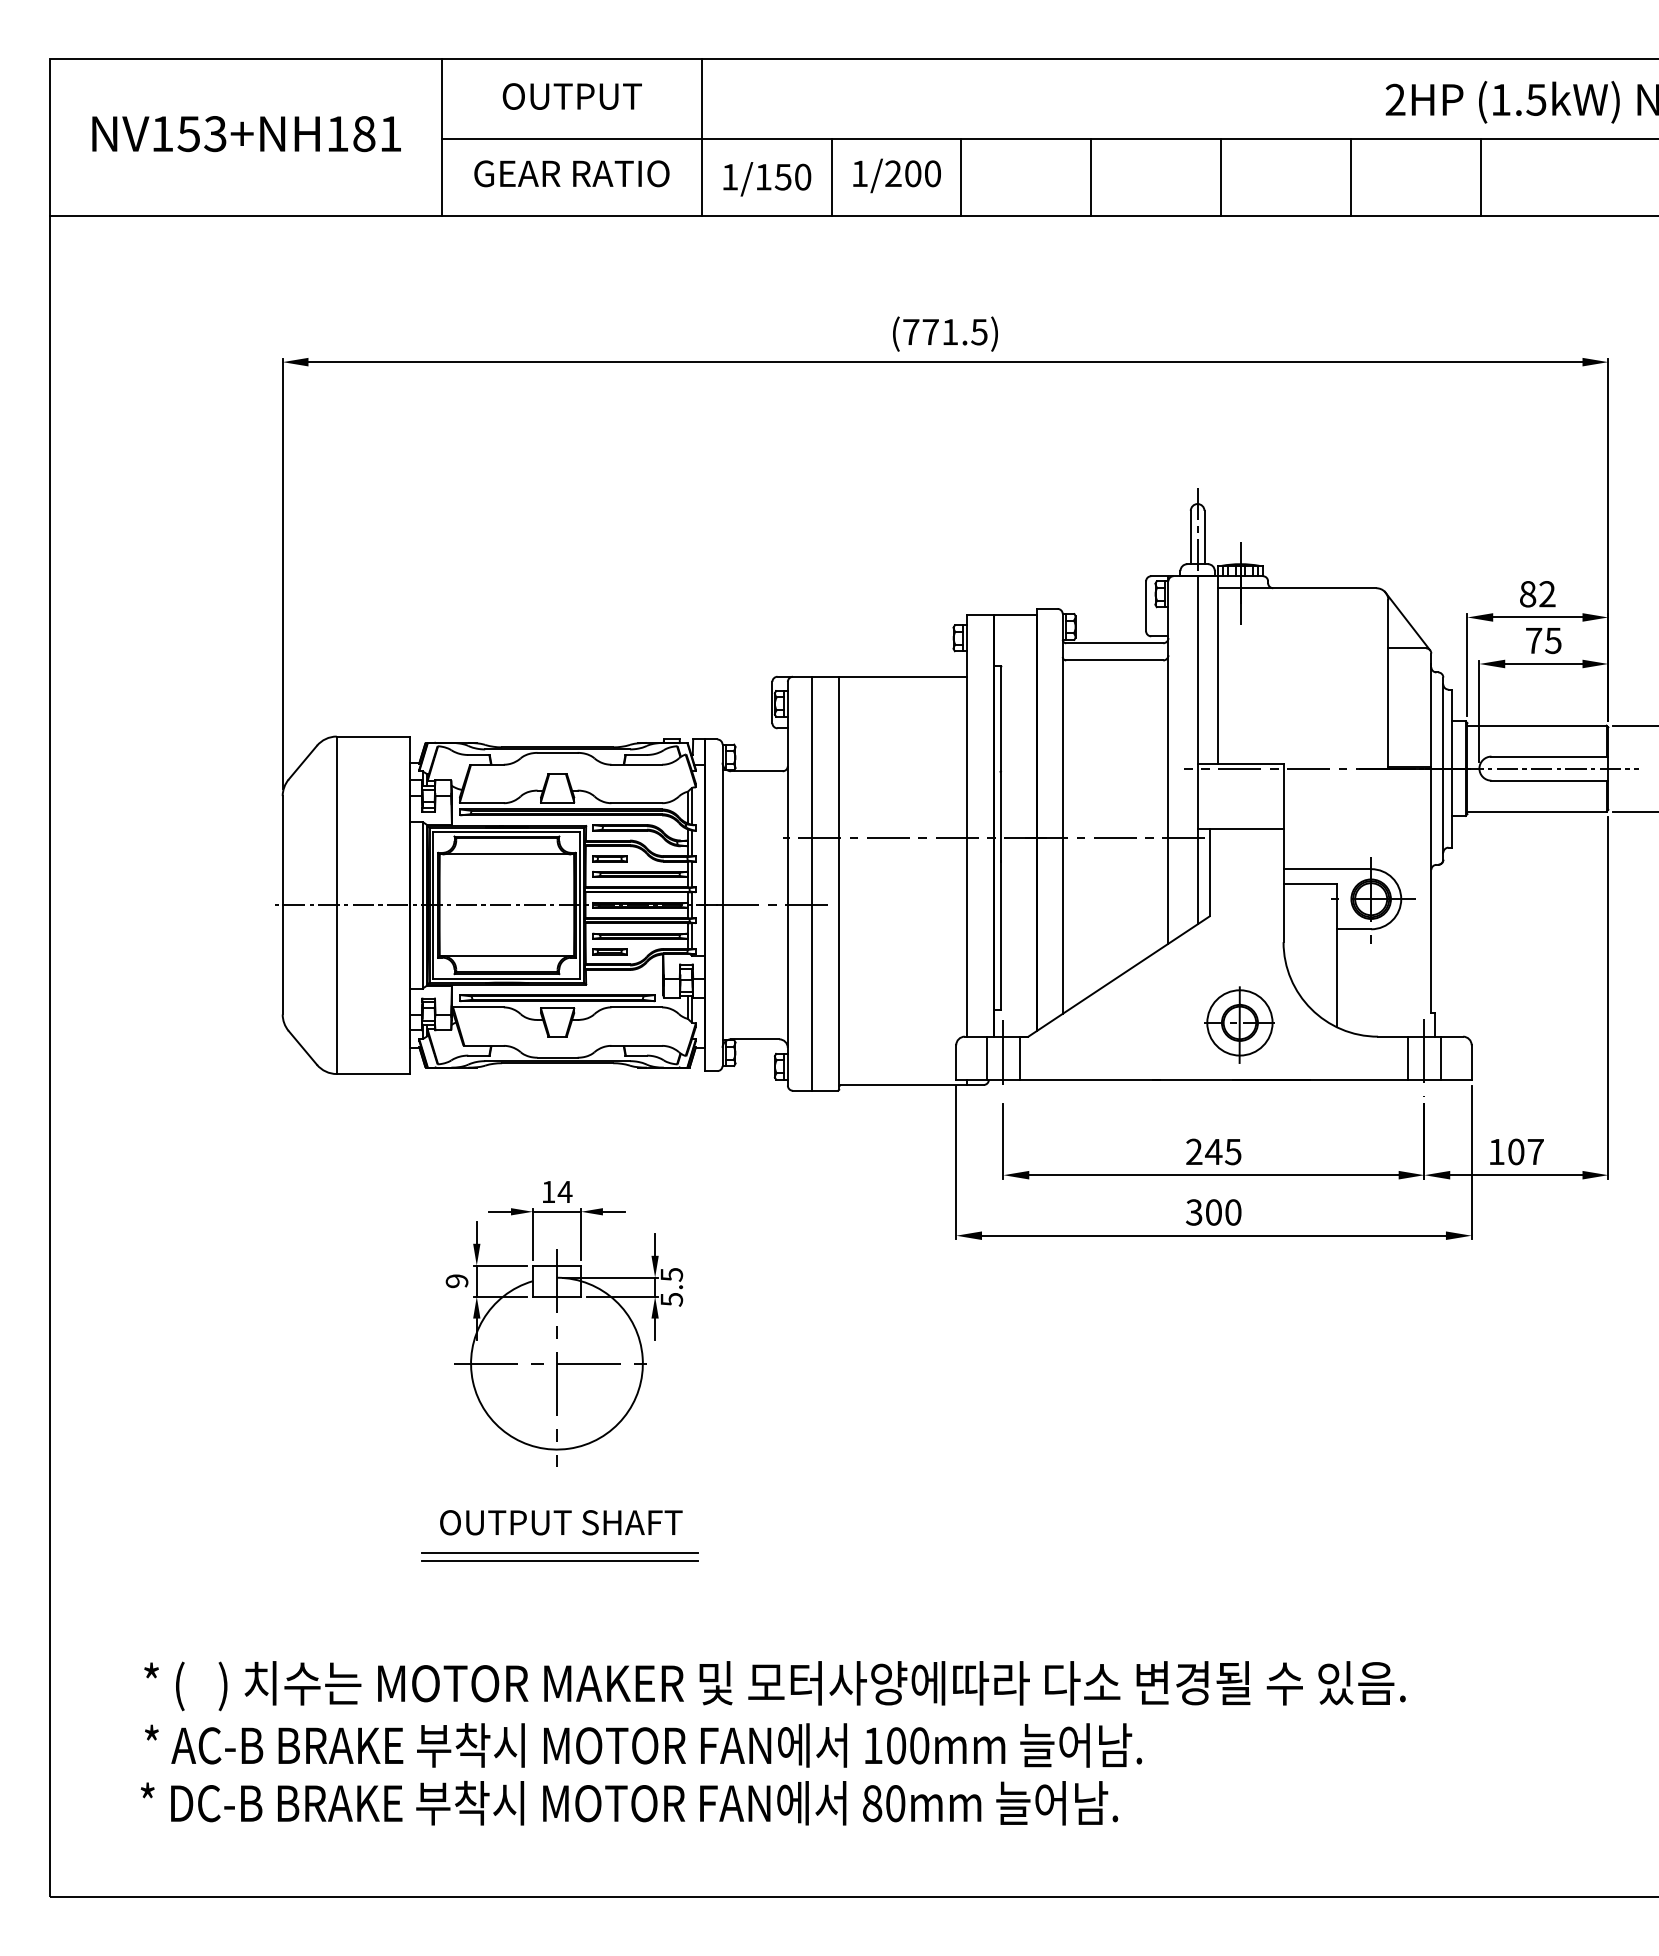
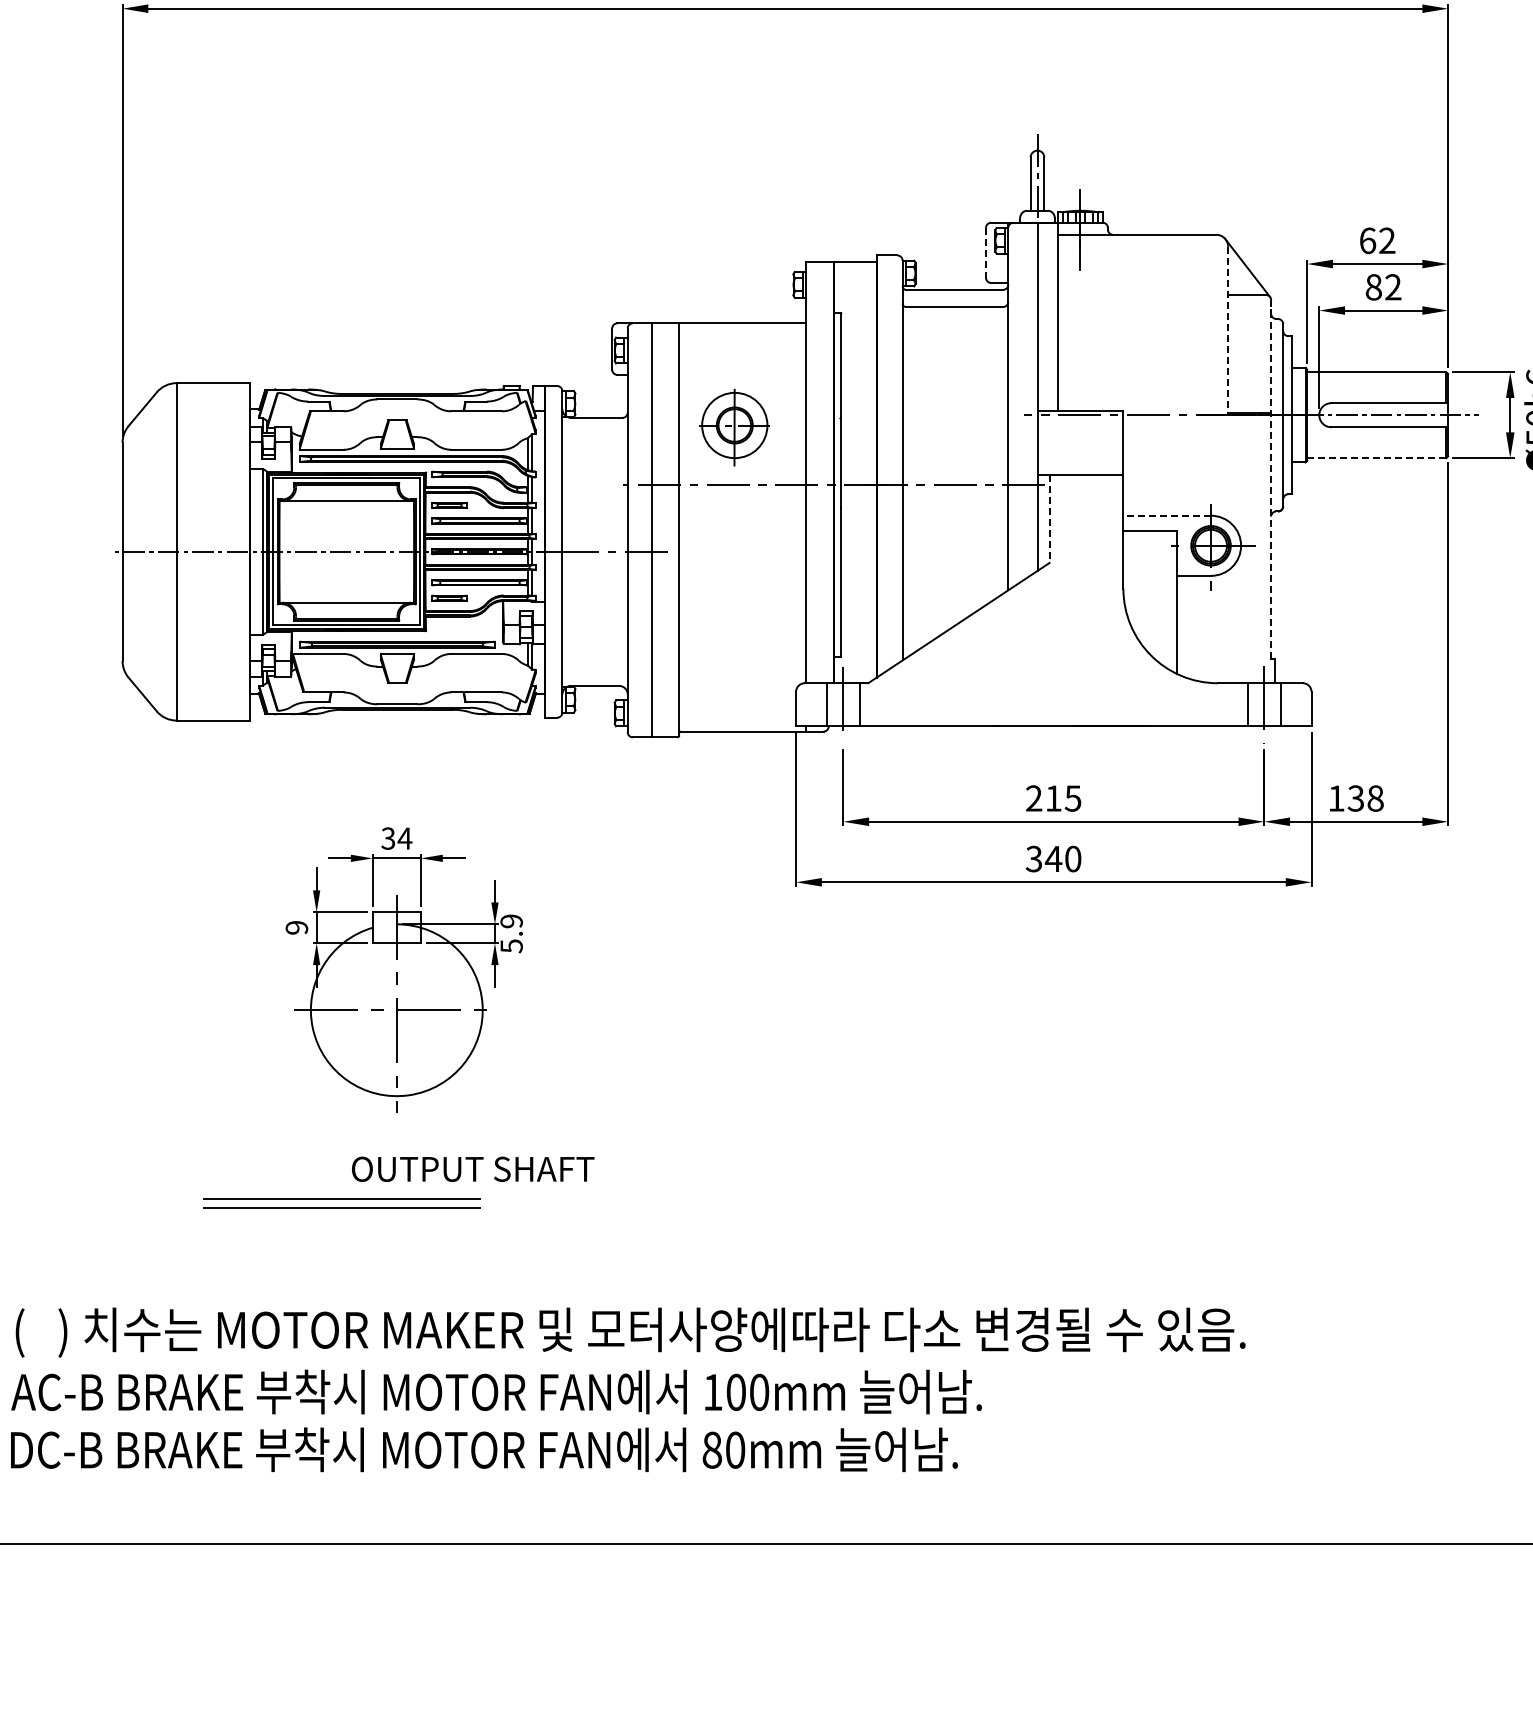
text: (1528, 594) -> (1368, 241), 82 -> 62
line: (1146, 606) -> (986, 253), solid -> dashed
text: (1543, 640) -> (1383, 287), 75 -> 82
line: (1388, 684) -> (1228, 331), solid -> dashed
line: (1536, 811) -> (1376, 458), solid -> dashed
line: (1431, 833) -> (1271, 480), solid -> dashed
line: (1327, 869) -> (1167, 516), solid -> dashed
line: (1209, 872) -> (1049, 519), solid -> dashed
part: (1239, 1024) -> (734, 427), moved
text: (1213, 1151) -> (1053, 798), 245 -> 215
text: (1525, 1151) -> (1365, 798), 107 -> 138
text: (548, 1191) -> (388, 838), 14 -> 34
text: (1213, 1212) -> (1053, 859), 300 -> 340
text: (671, 1274) -> (511, 921), 5.5 -> 5.9
text: (561, 1522) -> (473, 1169), moved
part: (559, 1556) -> (341, 1203), moved

